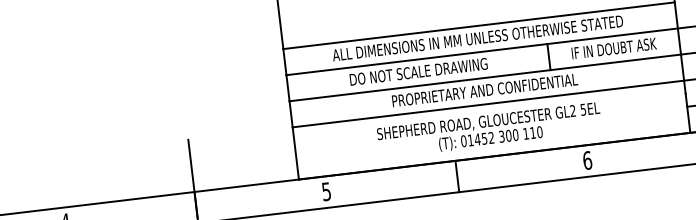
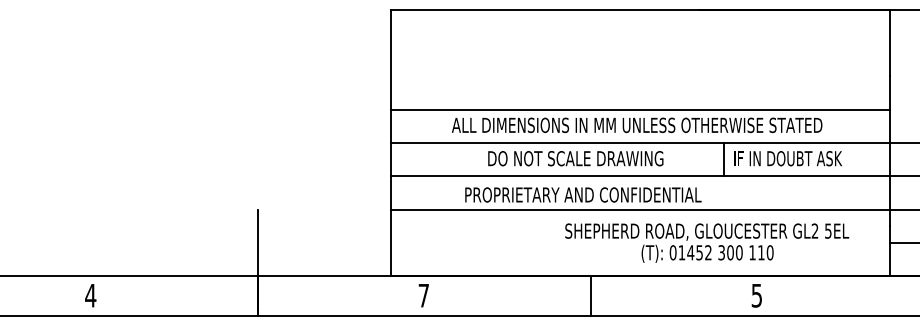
text: (613, 48) -> (787, 158), moved
text: (418, 71) -> (575, 158), moved
text: (485, 90) -> (583, 194), moved
text: (489, 129) -> (707, 242), moved
text: (587, 160) -> (756, 295), 6 -> 5
text: (326, 191) -> (423, 295), 5 -> 7

